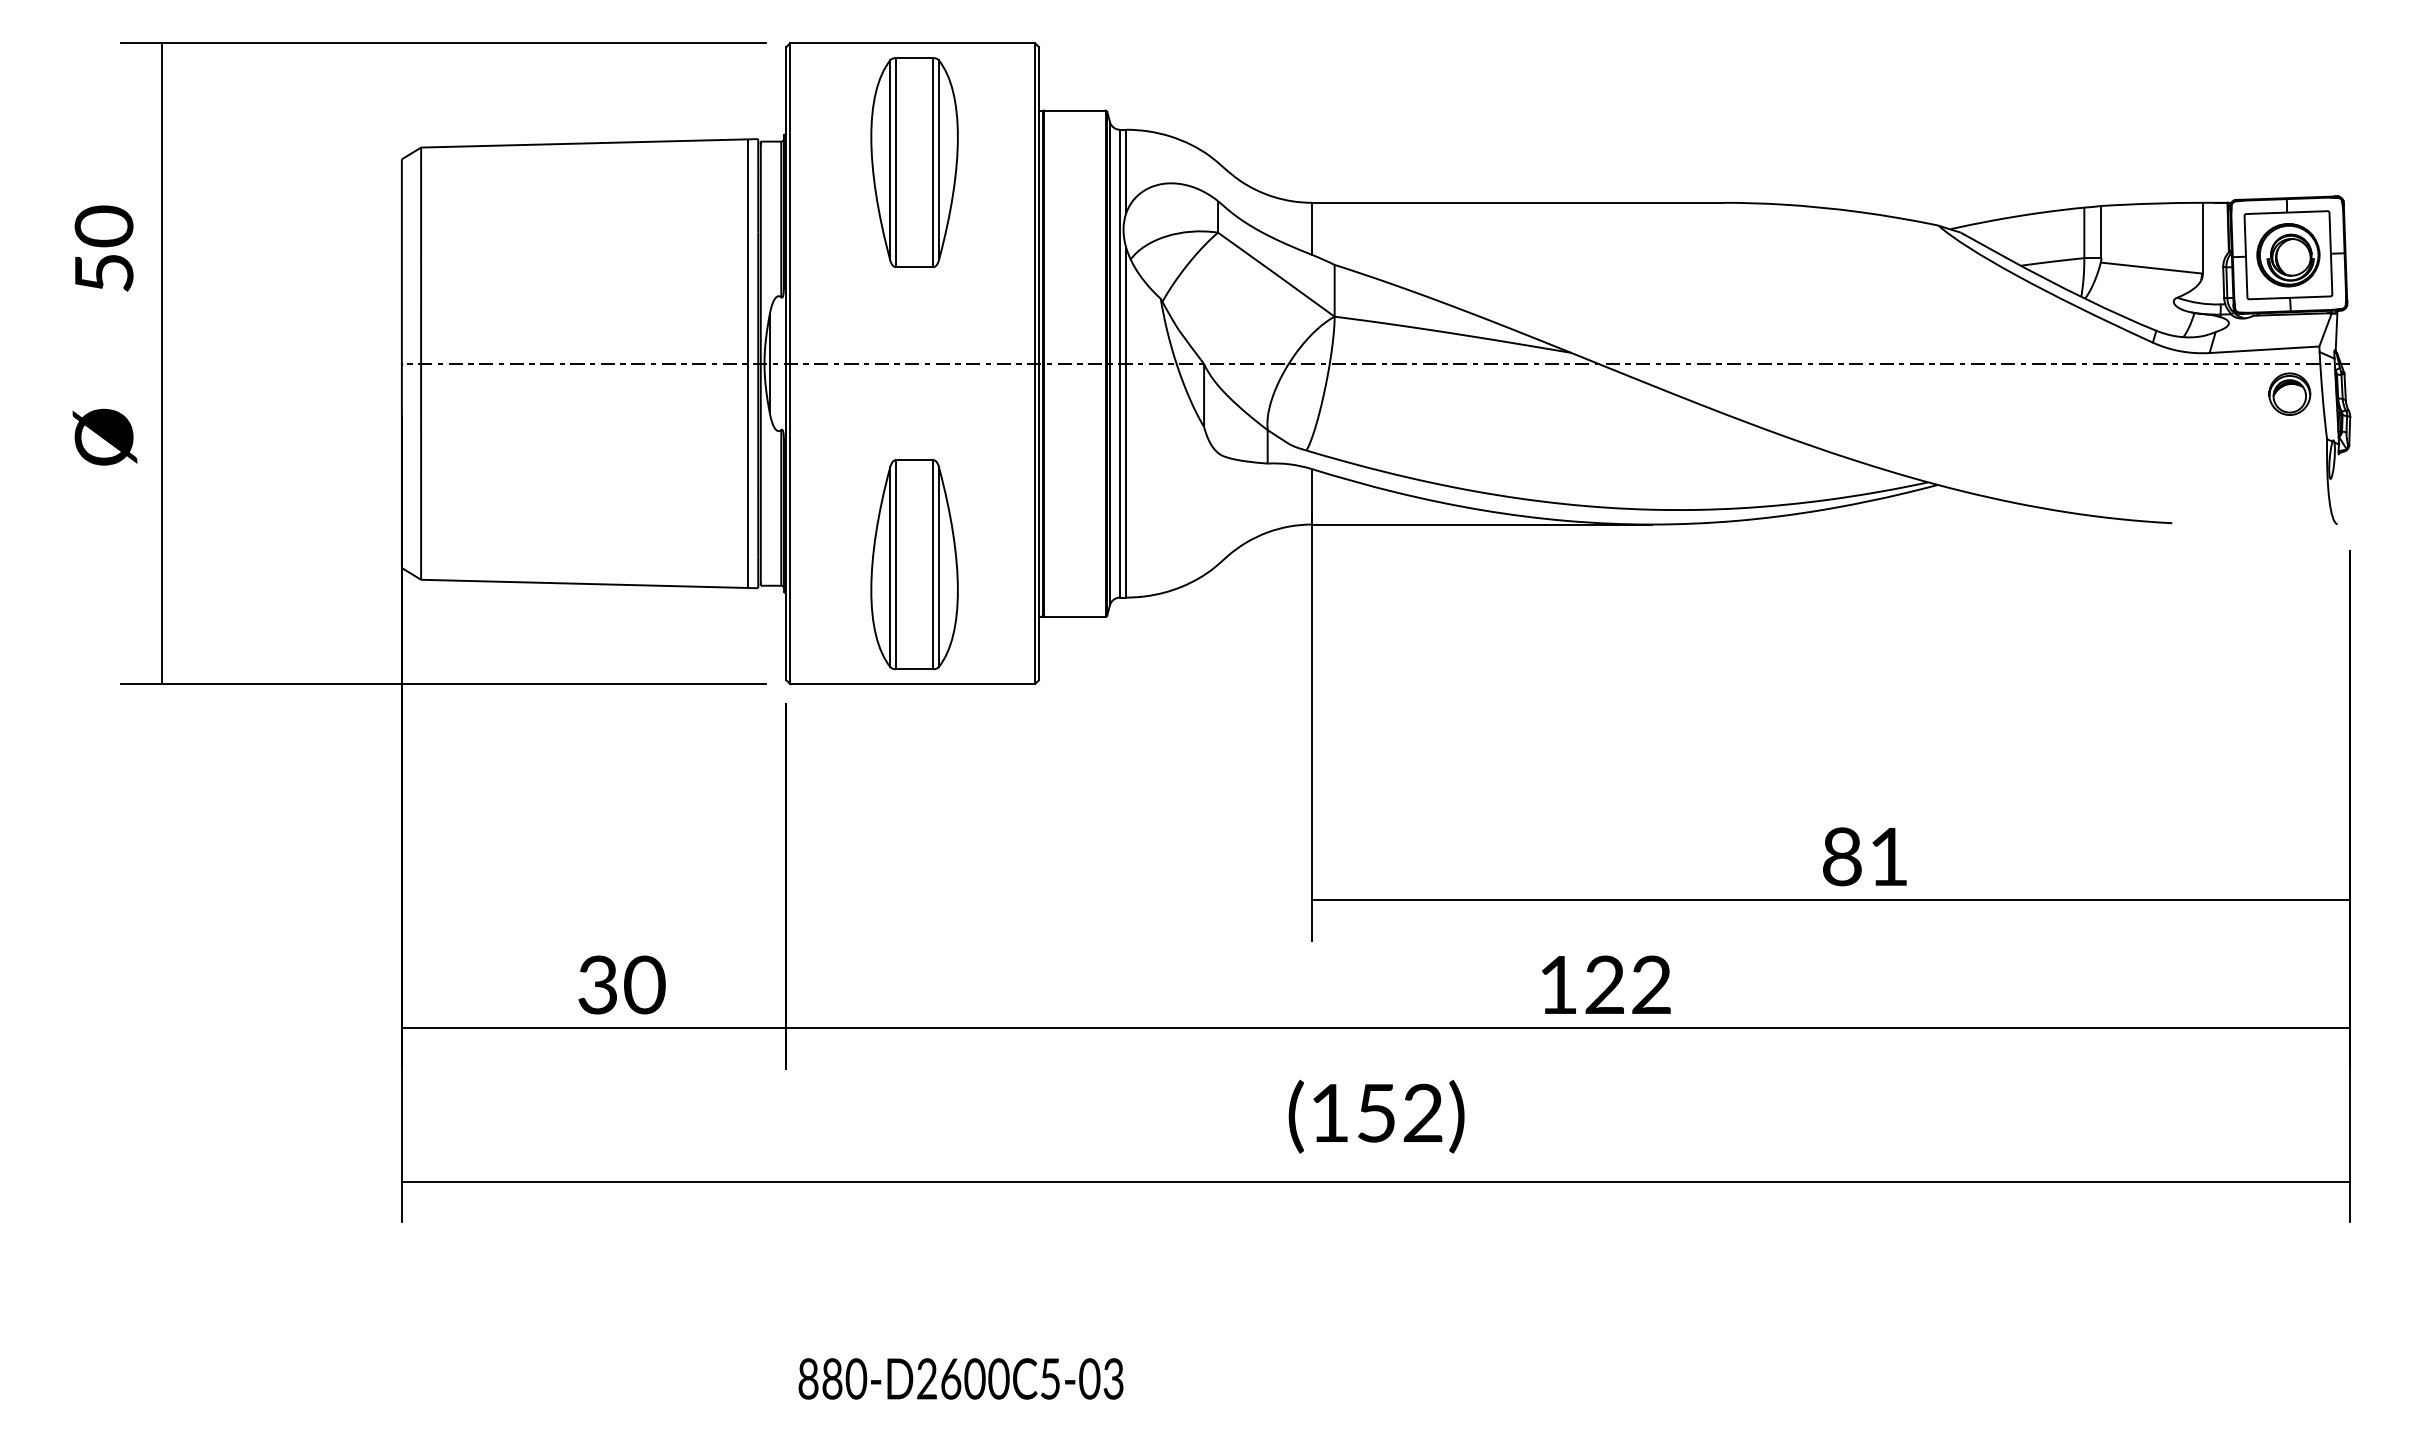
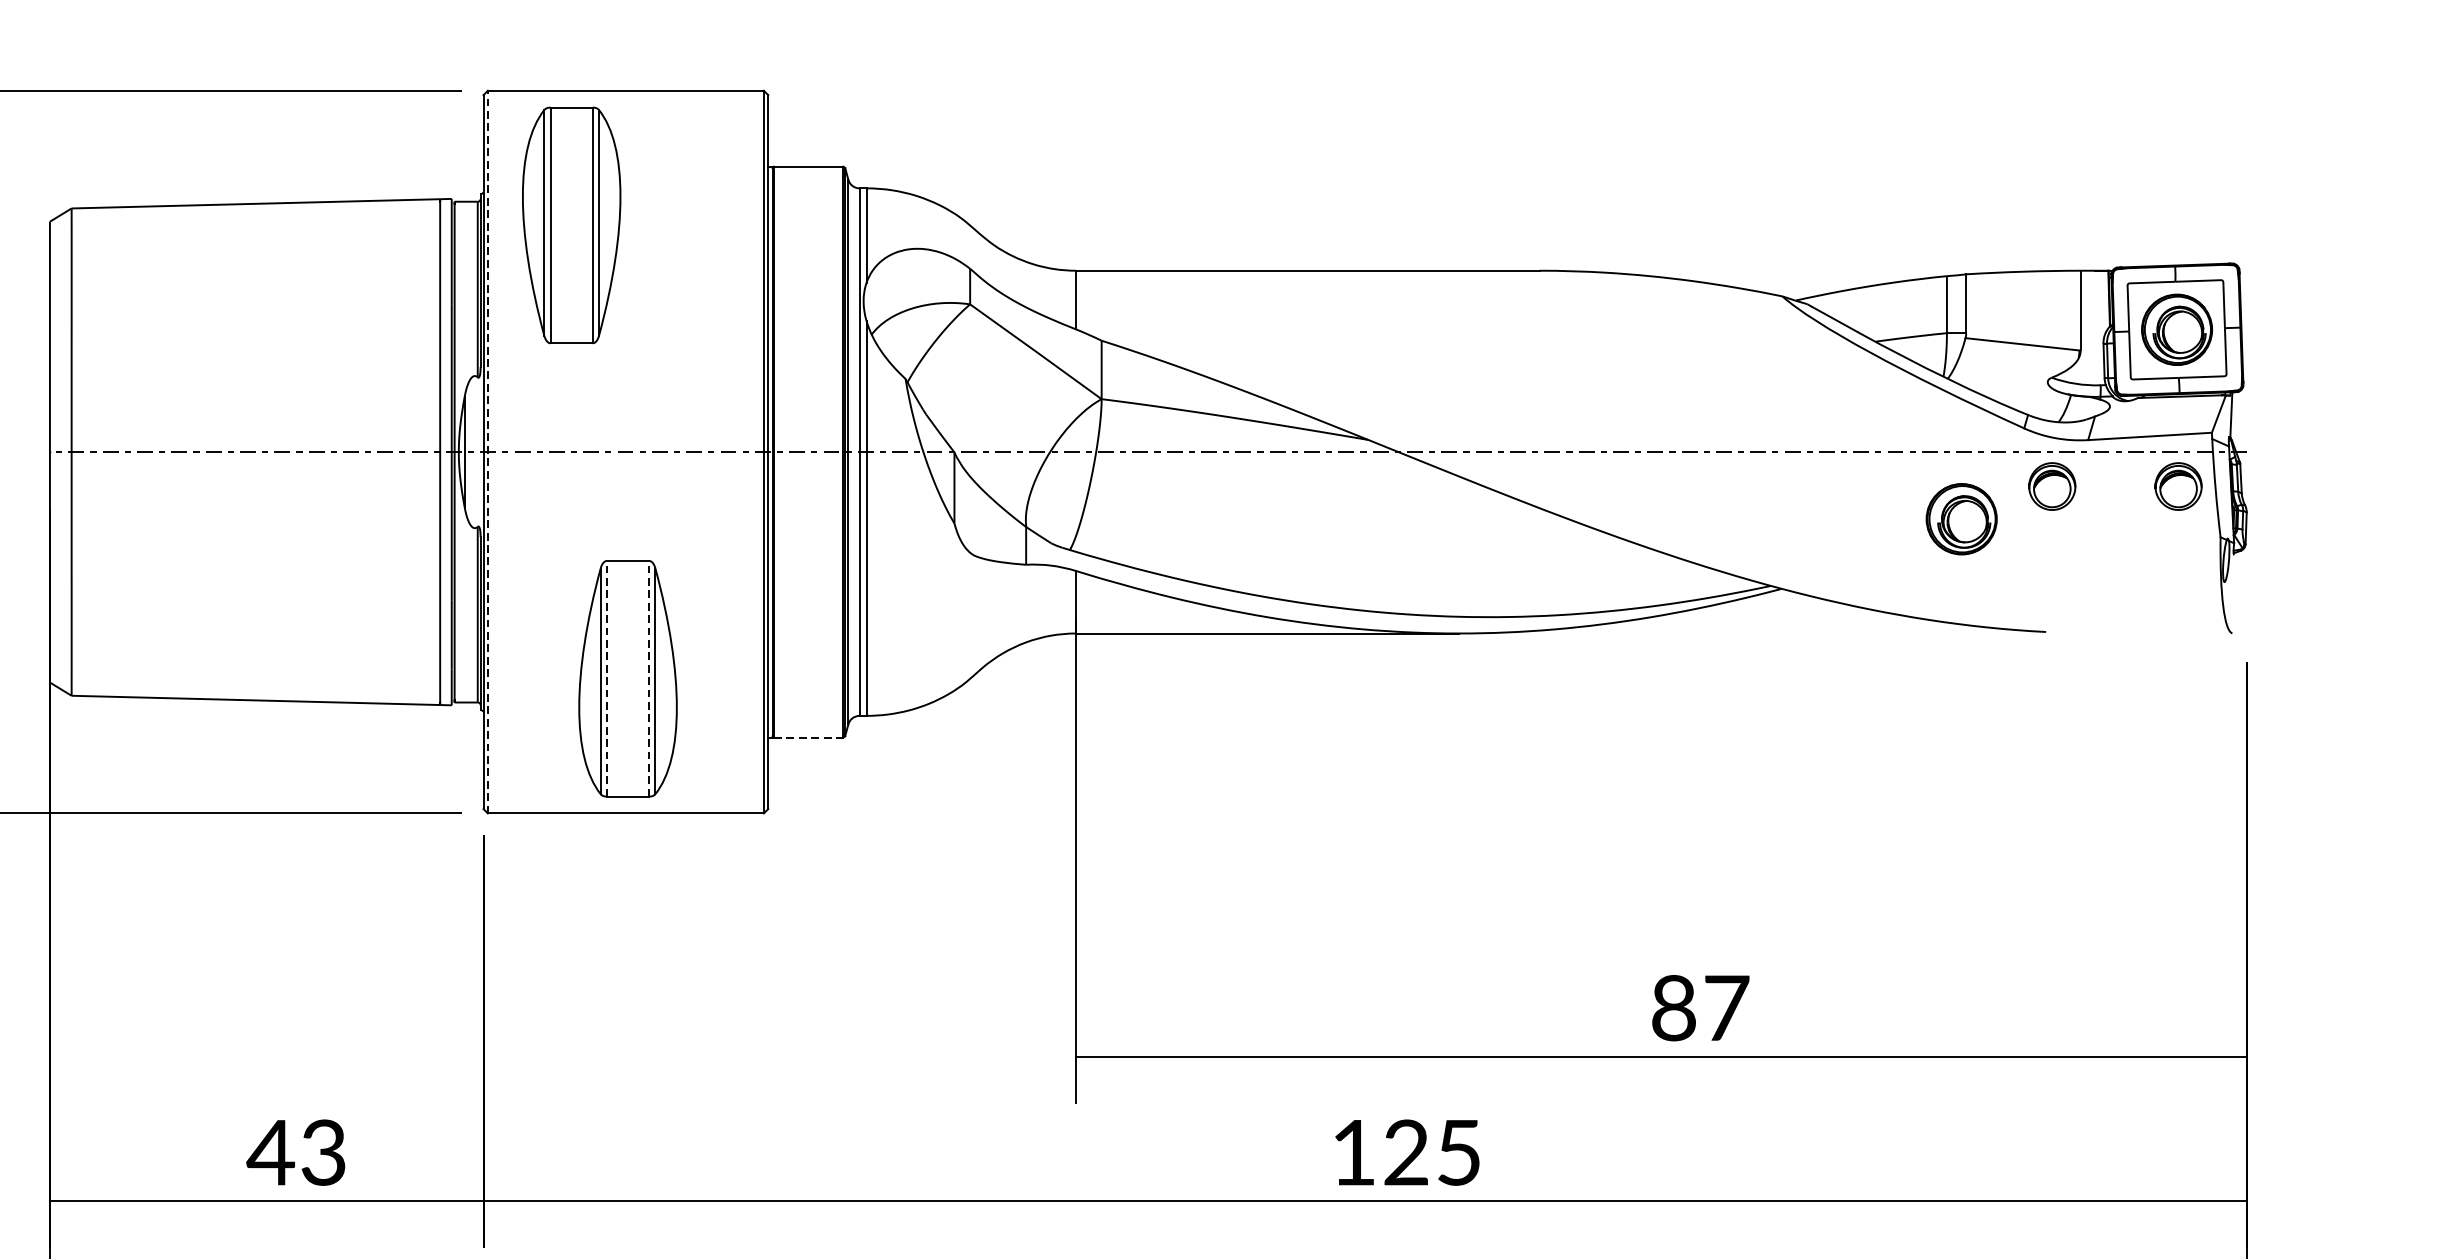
part: (914, 162) -> (571, 225), moved
line: (790, 363) -> (488, 451), solid -> dashed
part: (2177, 393) -> (2051, 485), added
part: (2097, 423) -> (1961, 519), added
line: (895, 564) -> (606, 678), solid -> dashed
line: (933, 564) -> (649, 678), solid -> dashed
line: (1074, 616) -> (808, 737), solid -> dashed
text: (1889, 856) -> (1727, 1007), 81 -> 87
text: (620, 984) -> (296, 1152), 30 -> 43
text: (1651, 984) -> (1458, 1152), 122 -> 125

